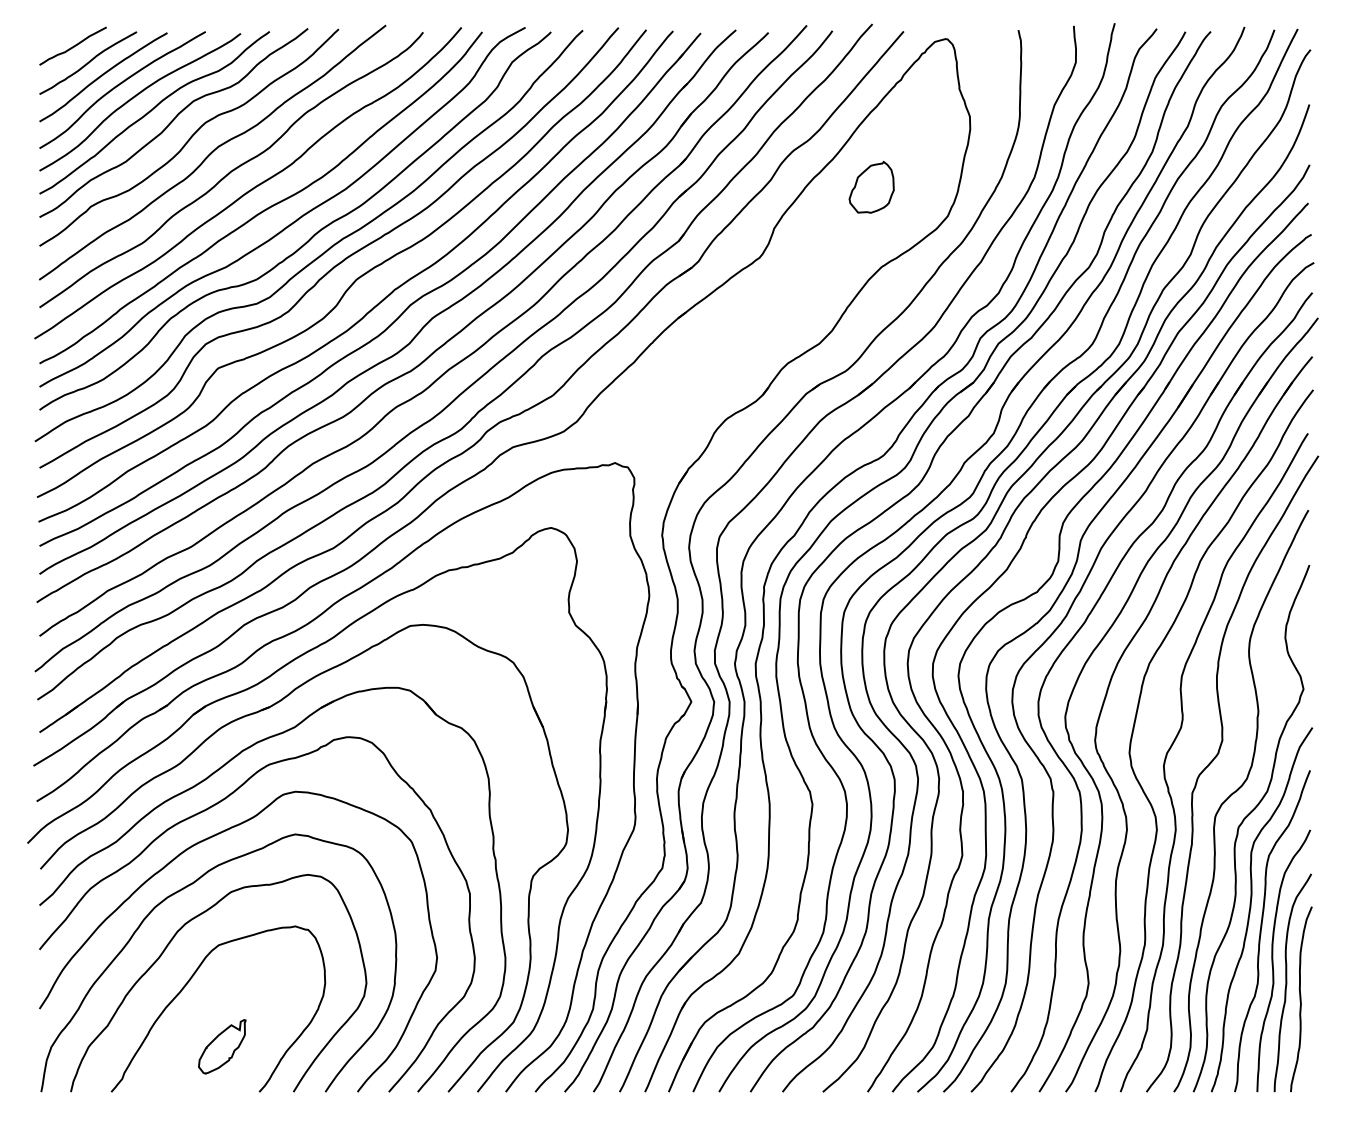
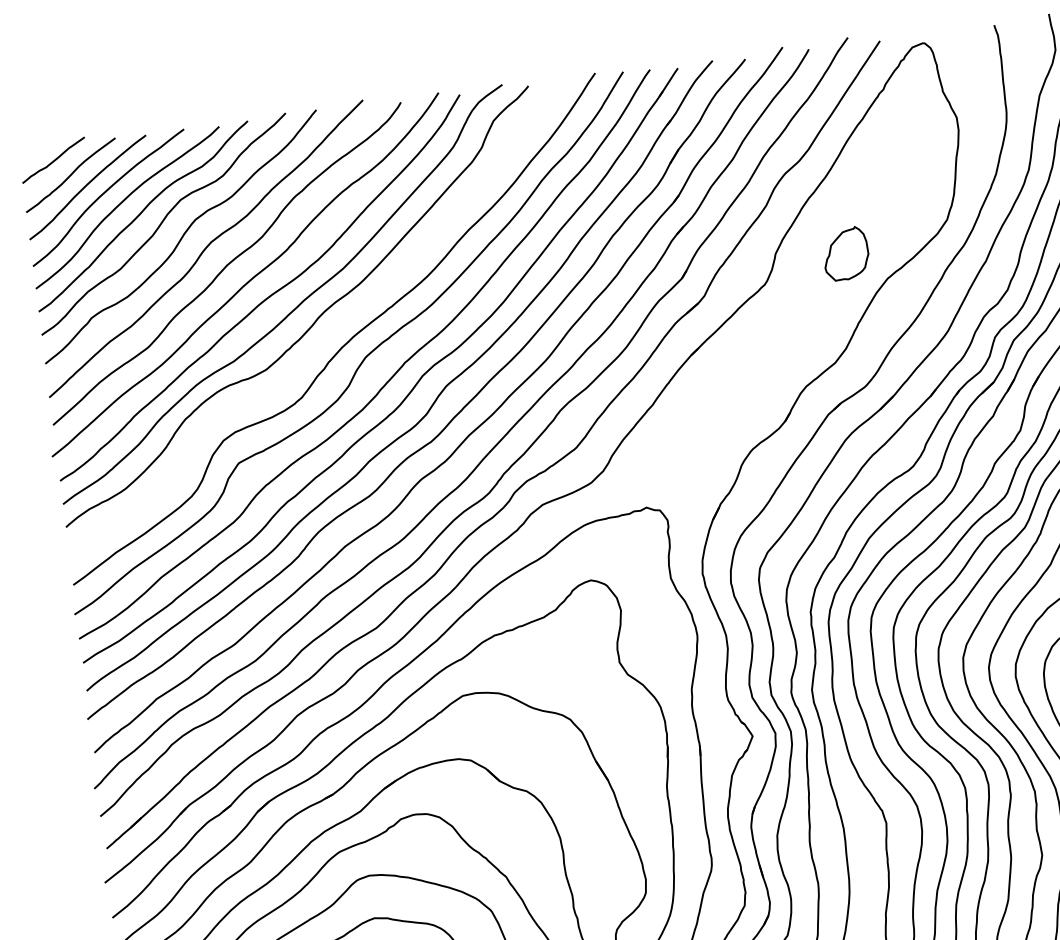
part: (871, 186) -> (845, 253), moved
curve: (321, 253) -> (327, 335), removed

